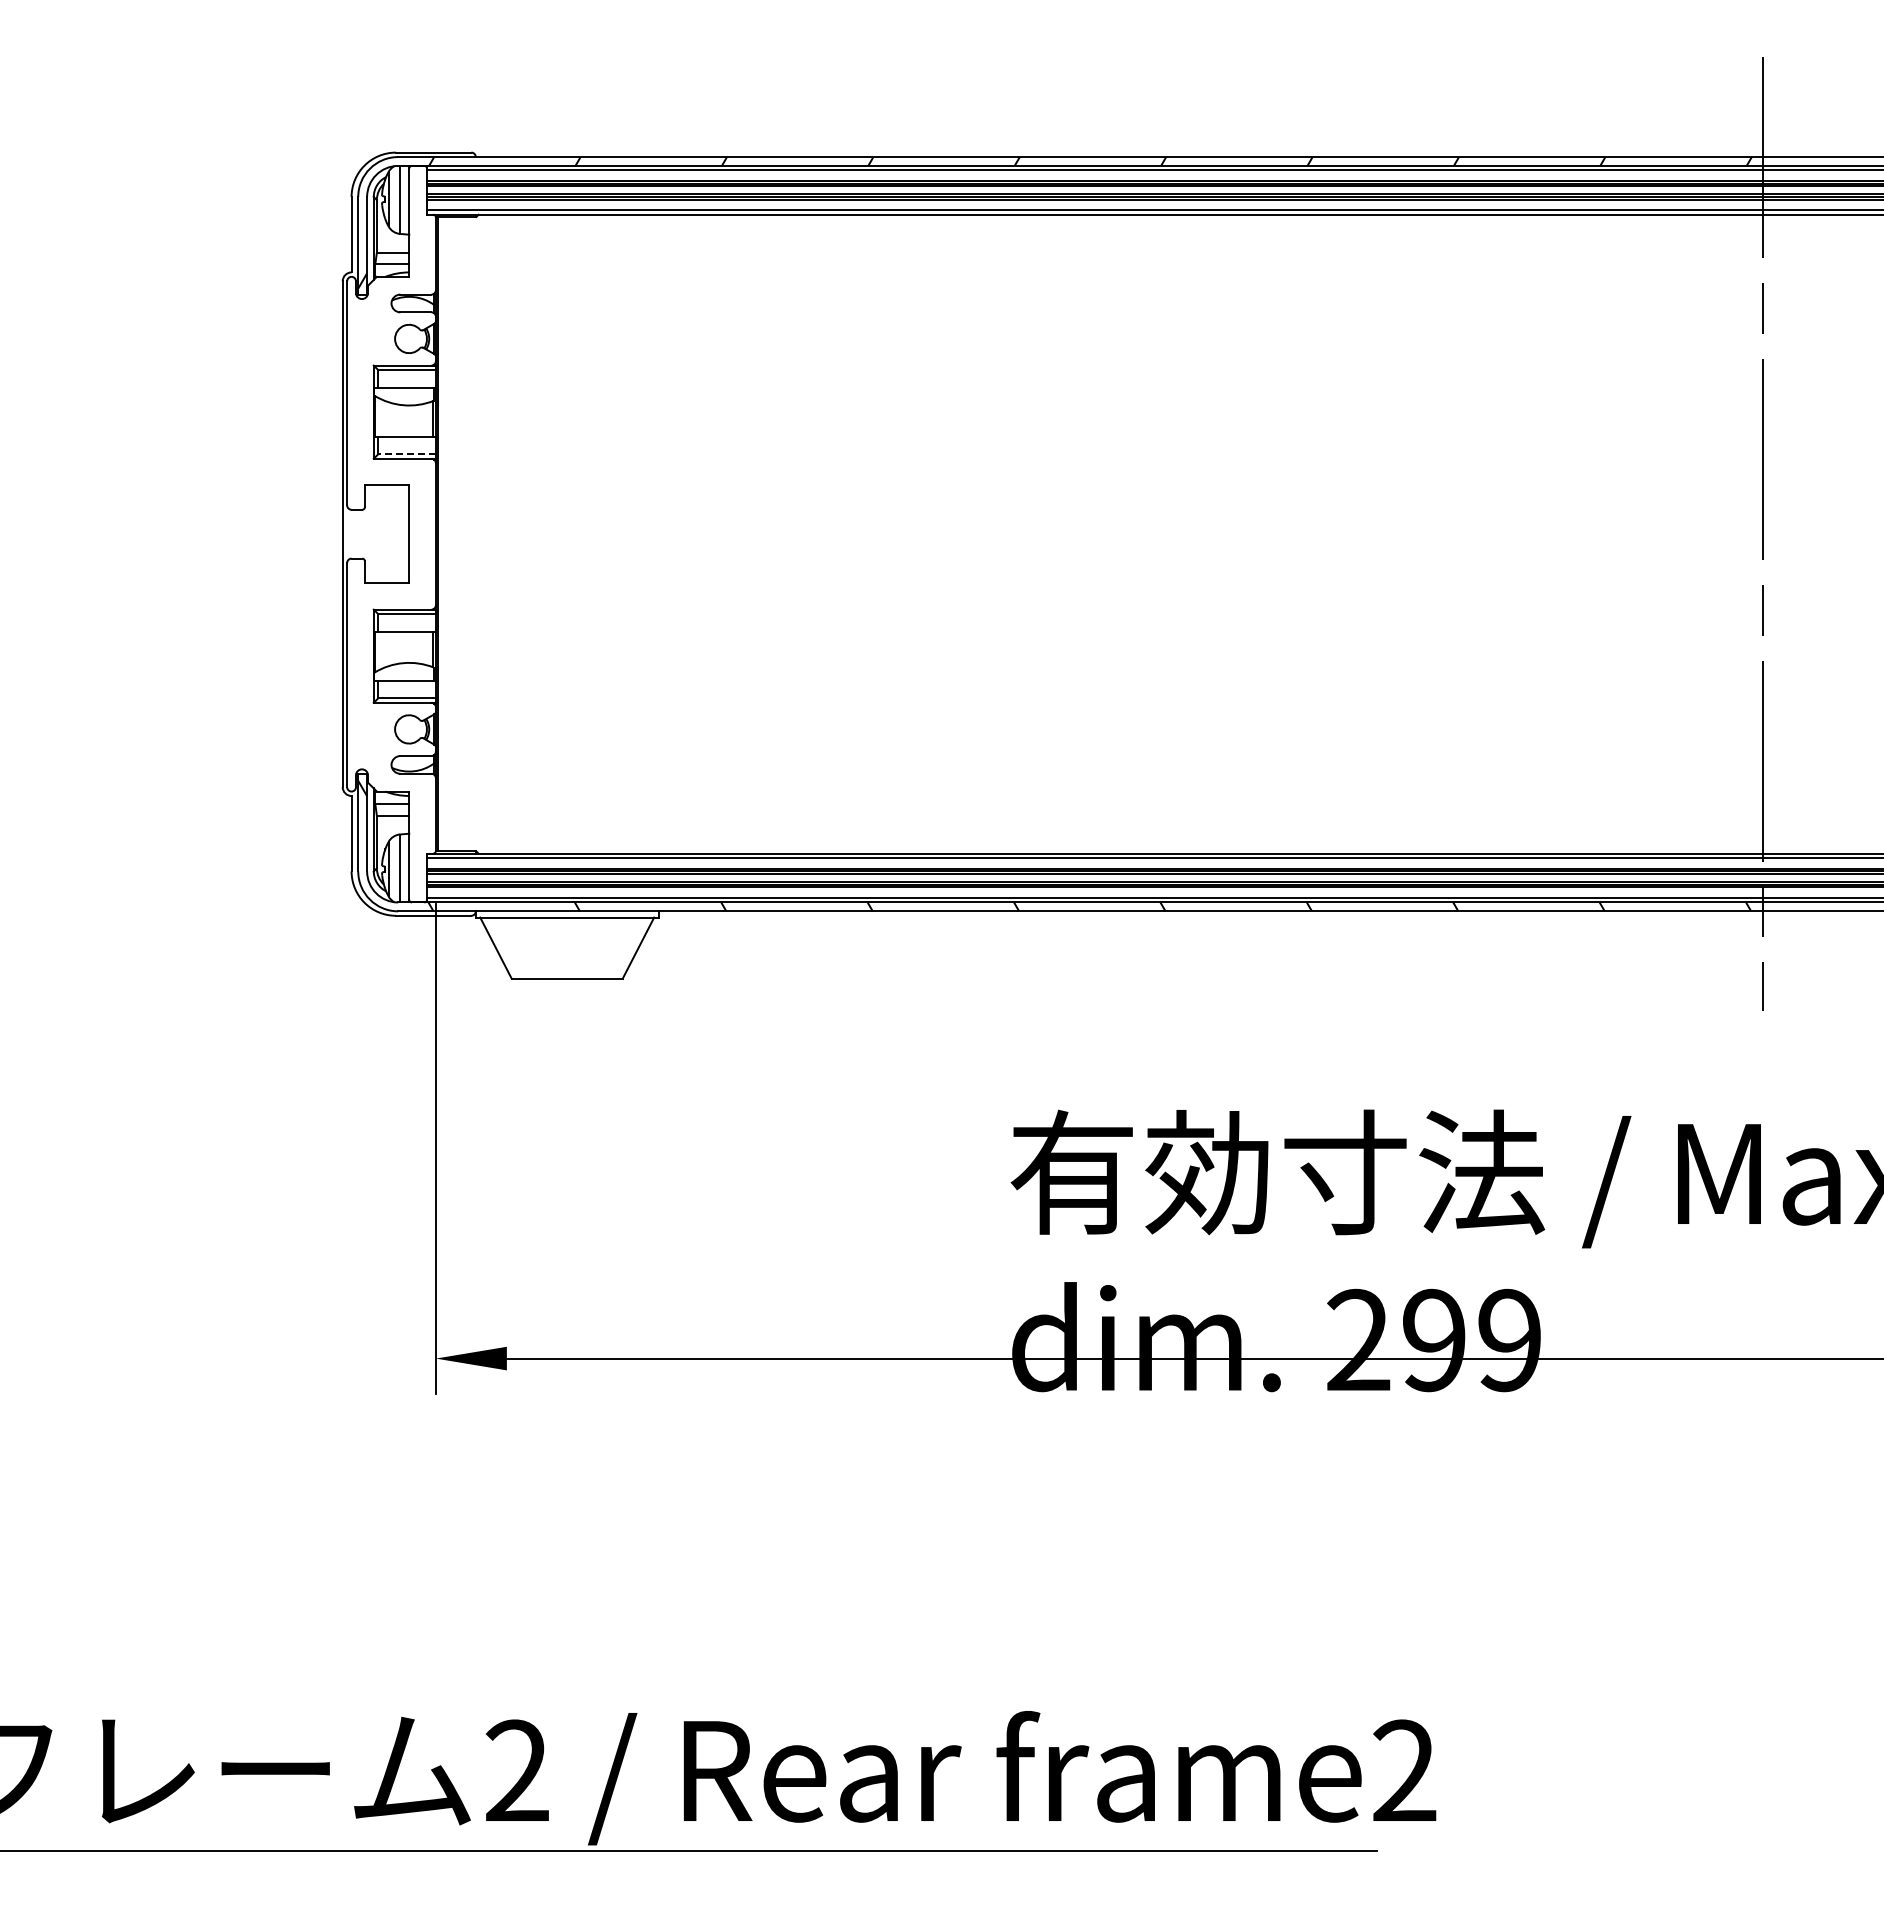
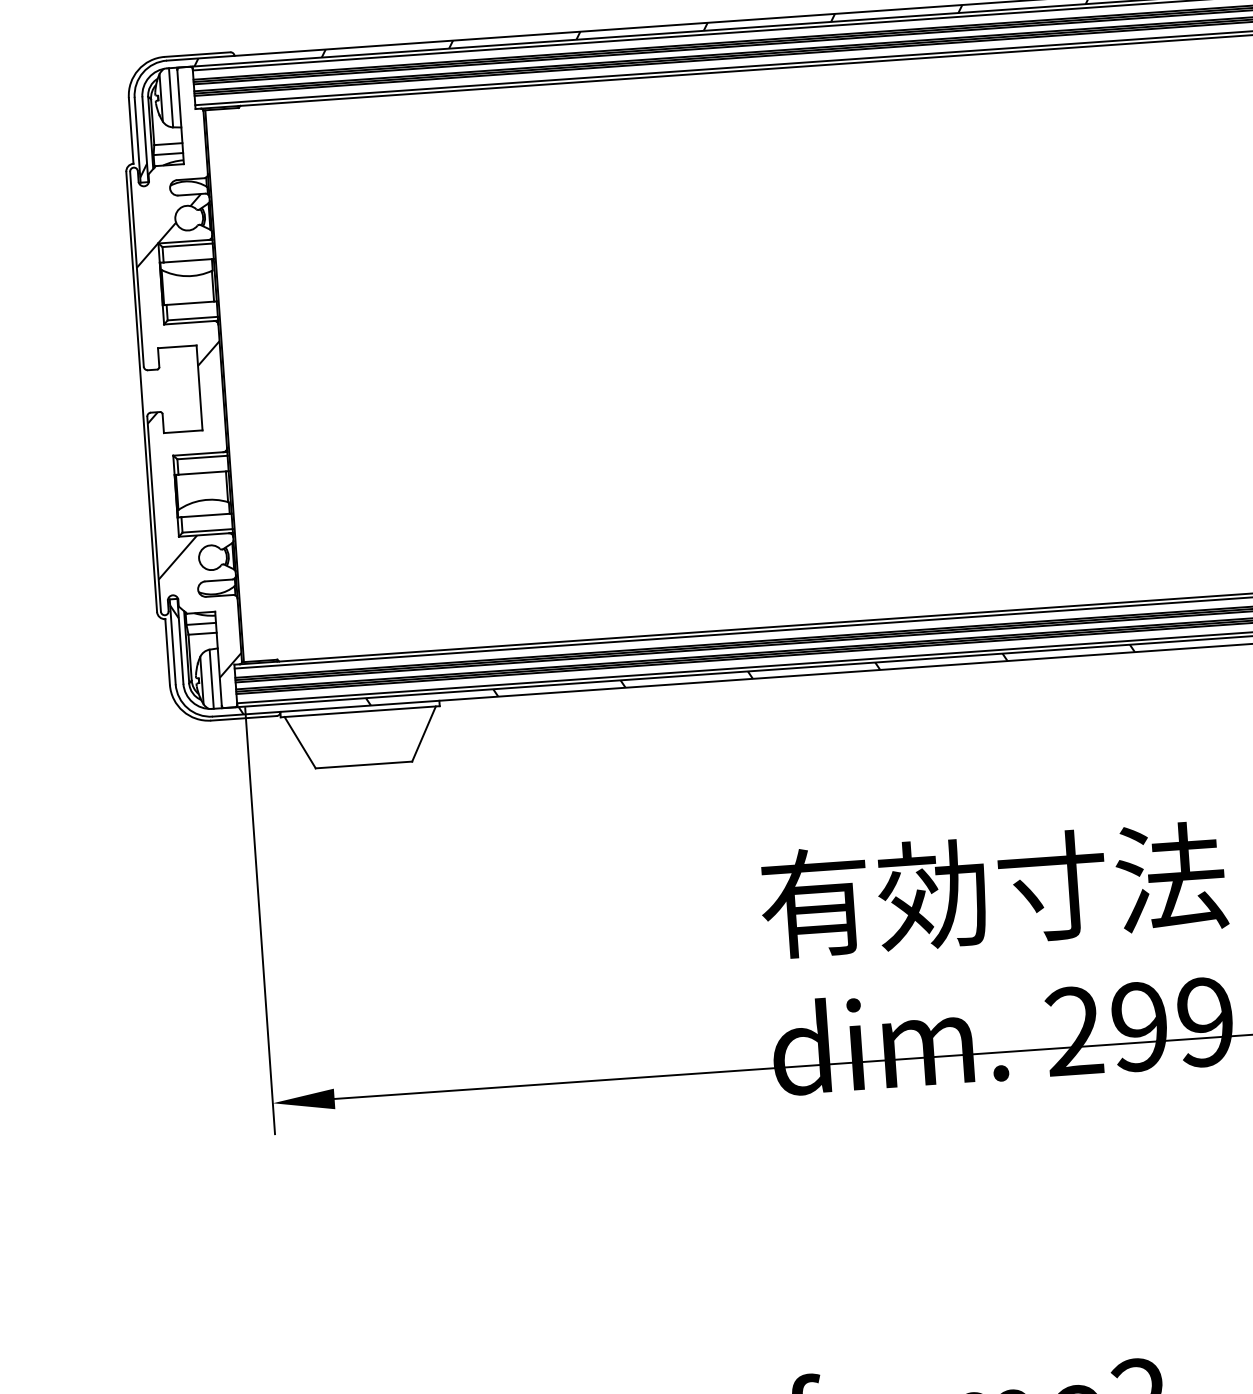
line: (407, 454) -> (193, 318), dashed -> solid
hatch: (391, 589) -> (187, 437), added

